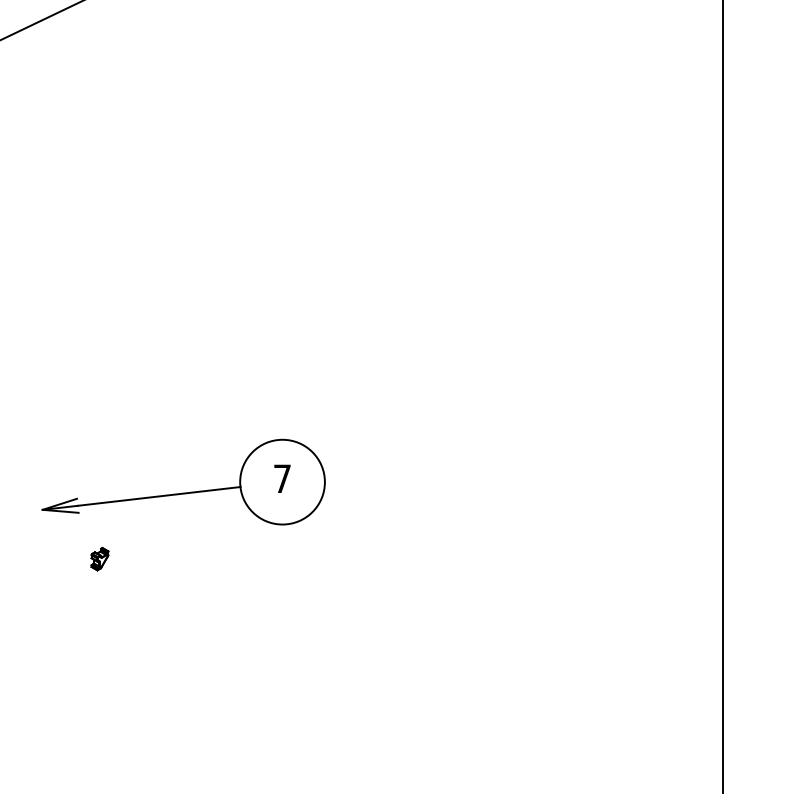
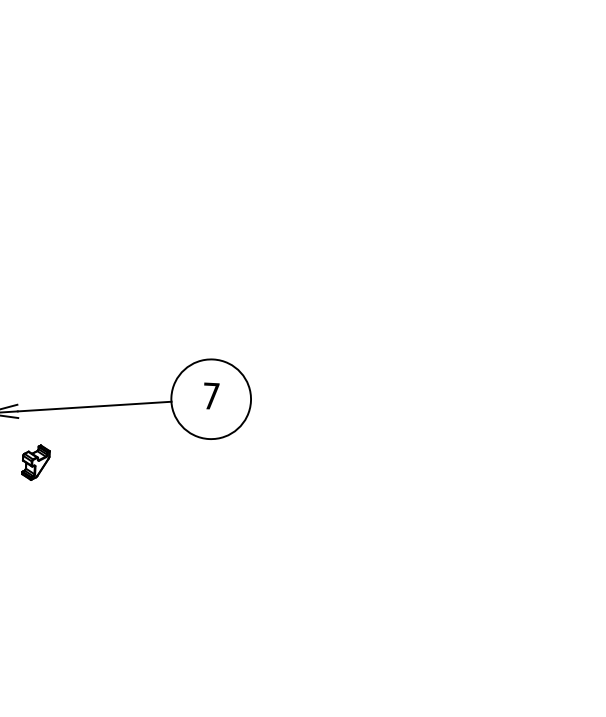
part: (99, 558) -> (35, 461), size x1.67

